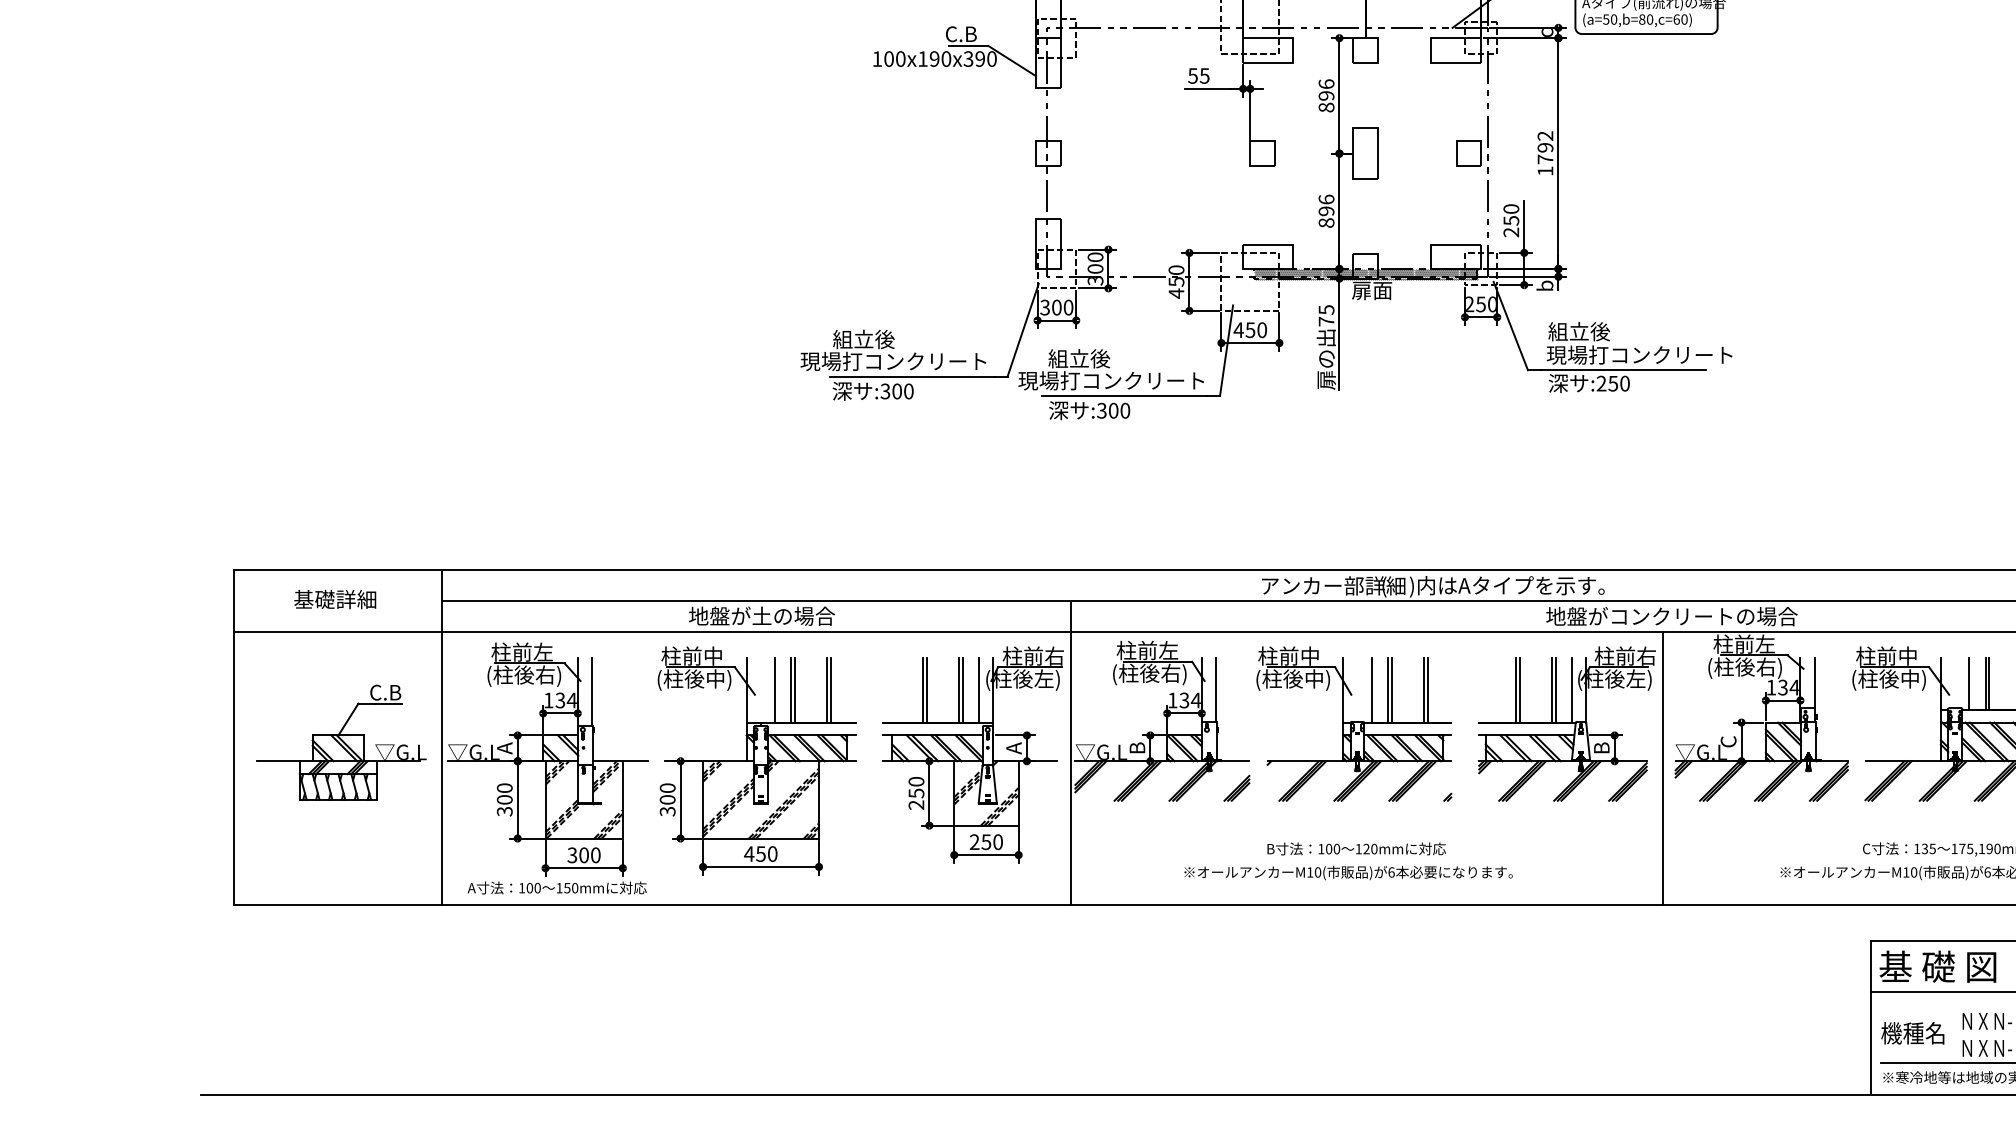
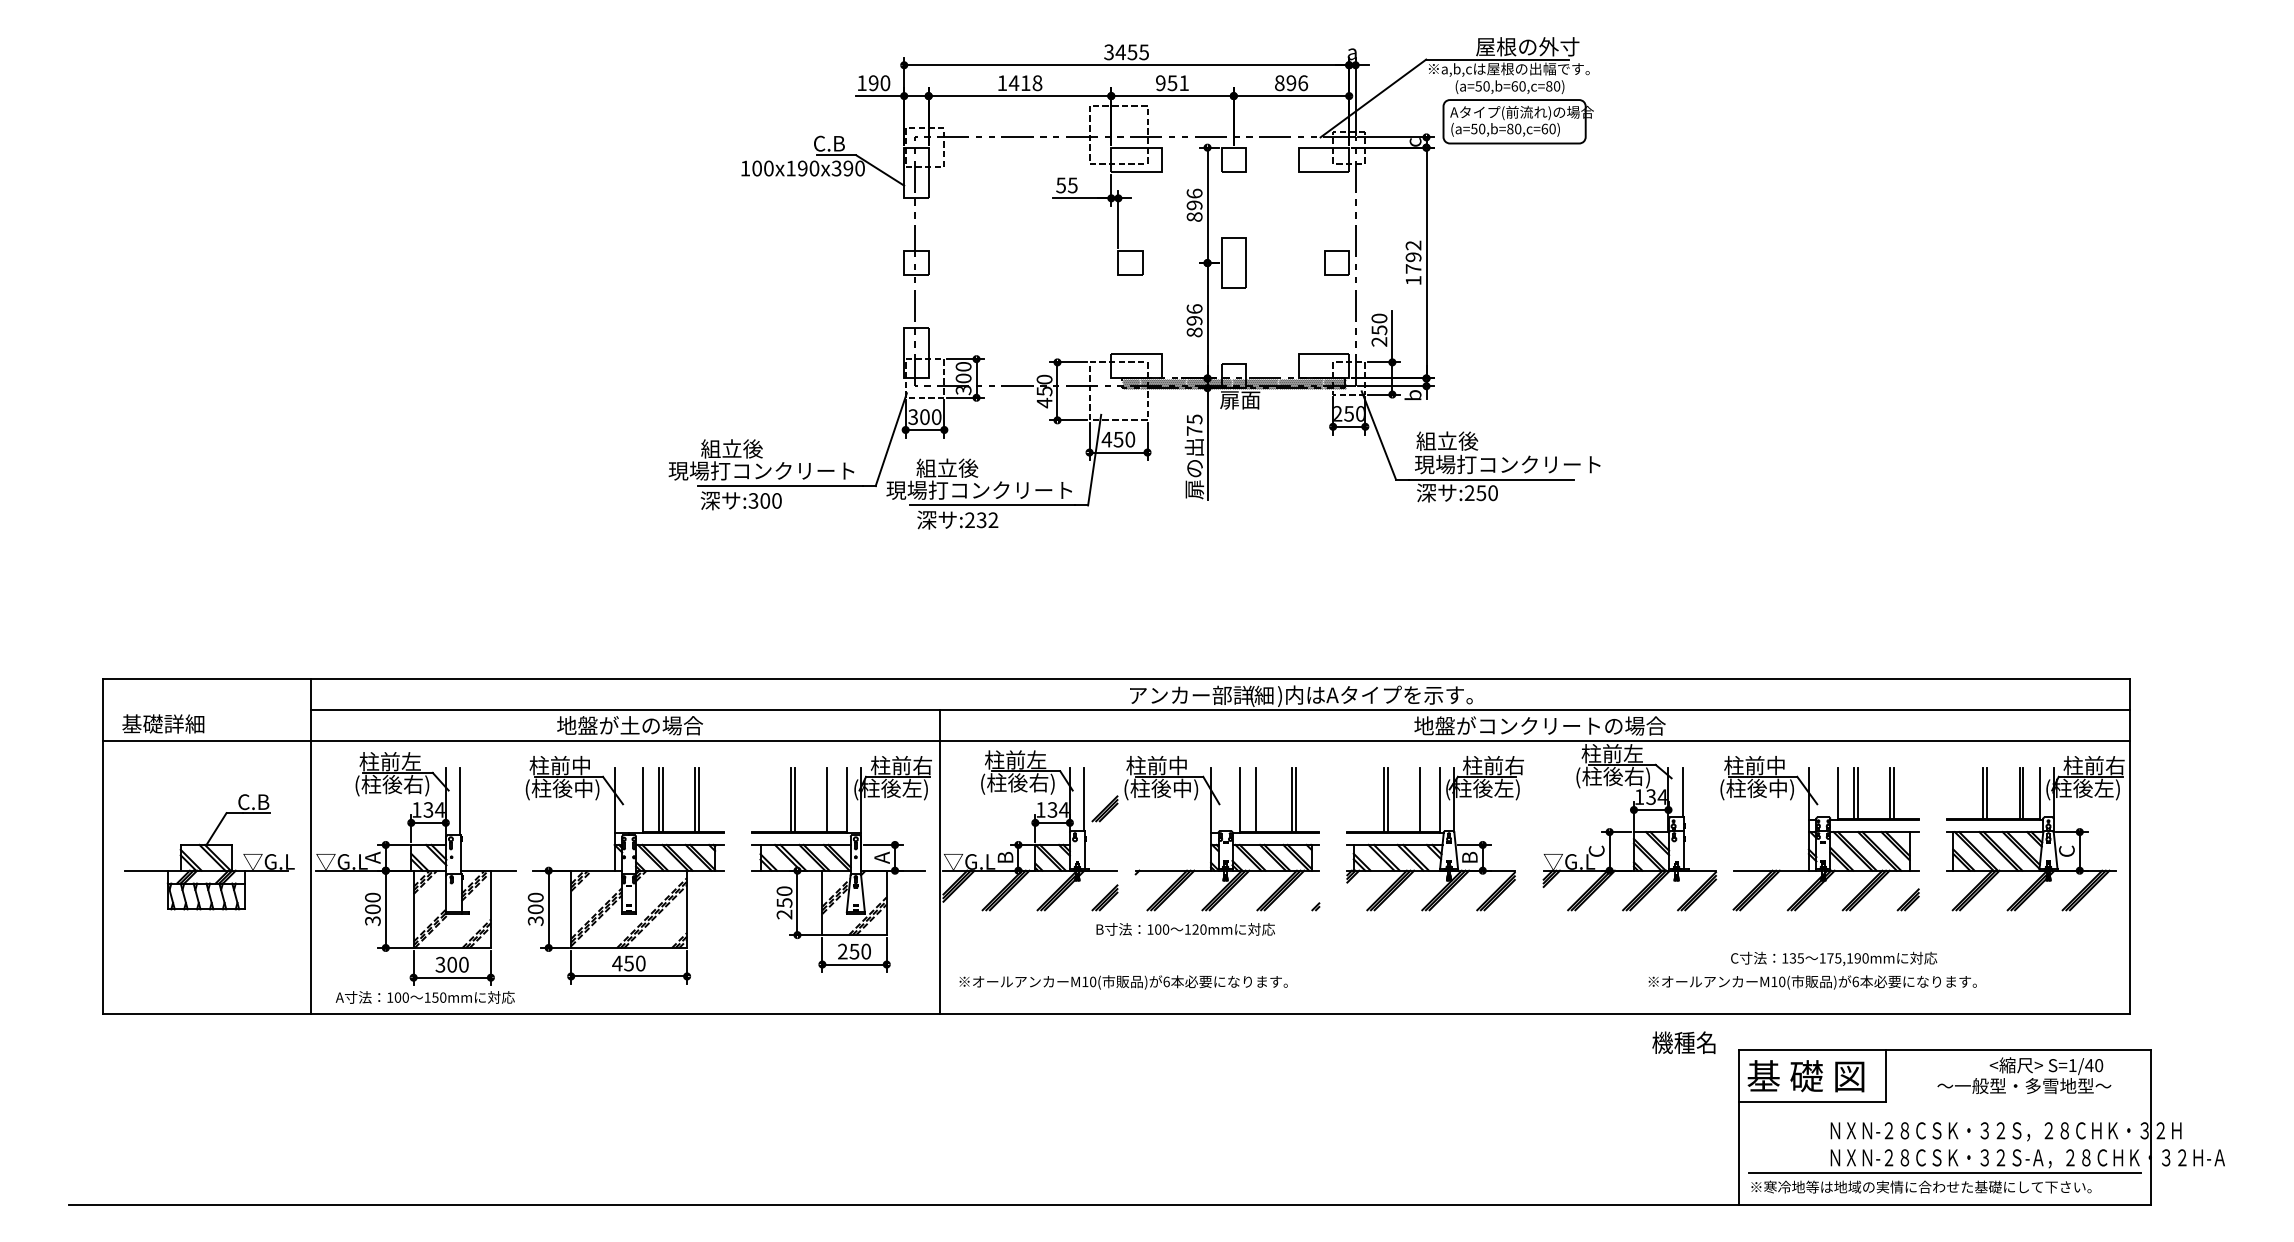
text: (1113, 411) -> (981, 520), :300 -> :232
text: (335, 599) -> (163, 723), moved
line: (962, 690) -> (830, 799), removed
line: (1391, 690) -> (1259, 799), removed
line: (1555, 690) -> (1423, 799), removed
part: (1236, 699) -> (1104, 808), added
line: (1663, 768) -> (1531, 877), removed
text: (1356, 849) -> (1185, 929), moved
text: (1348, 873) -> (1123, 982), moved
text: (1912, 1033) -> (1683, 1042), moved

